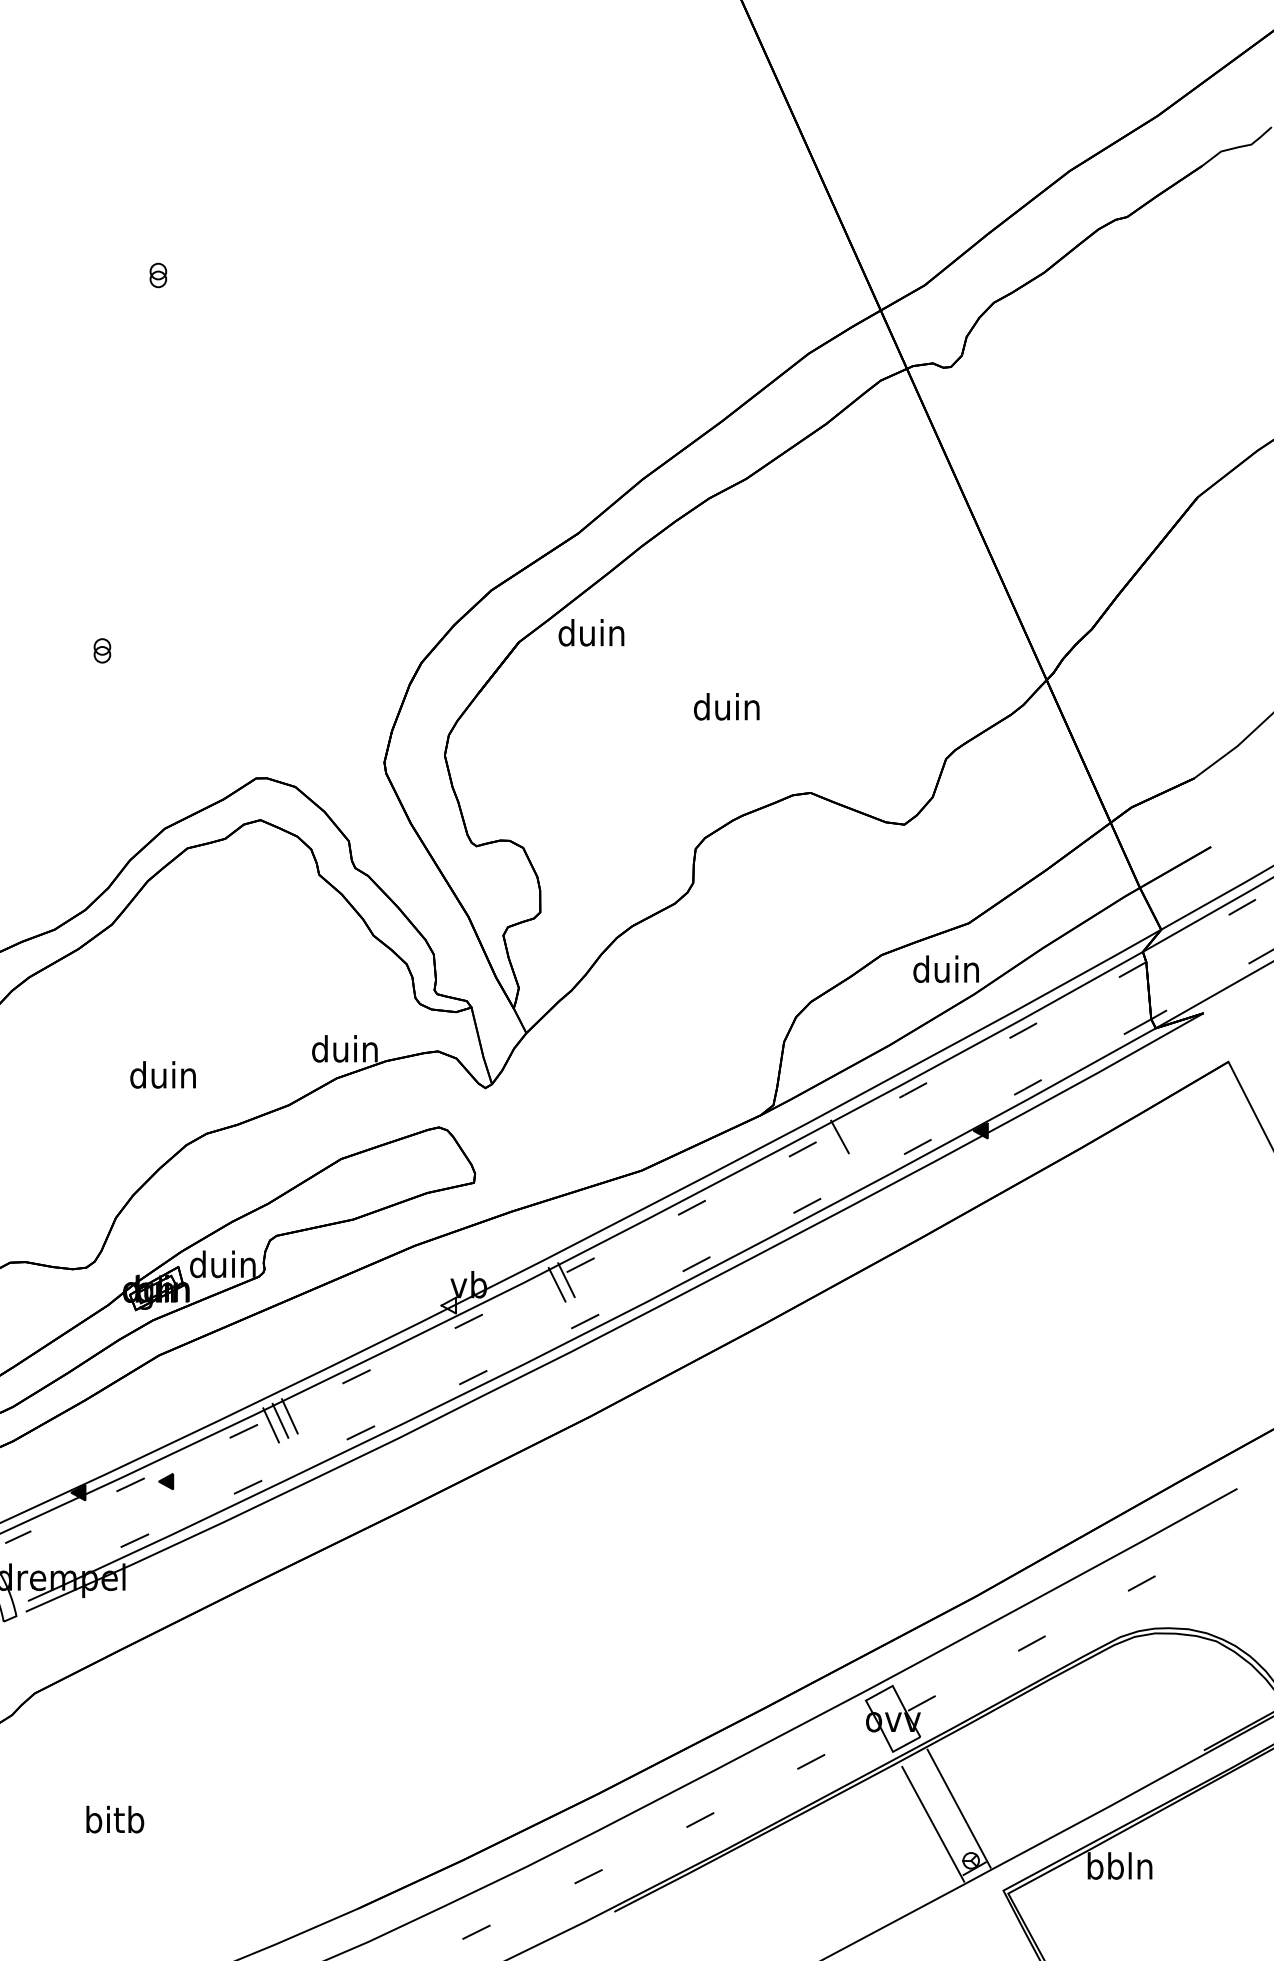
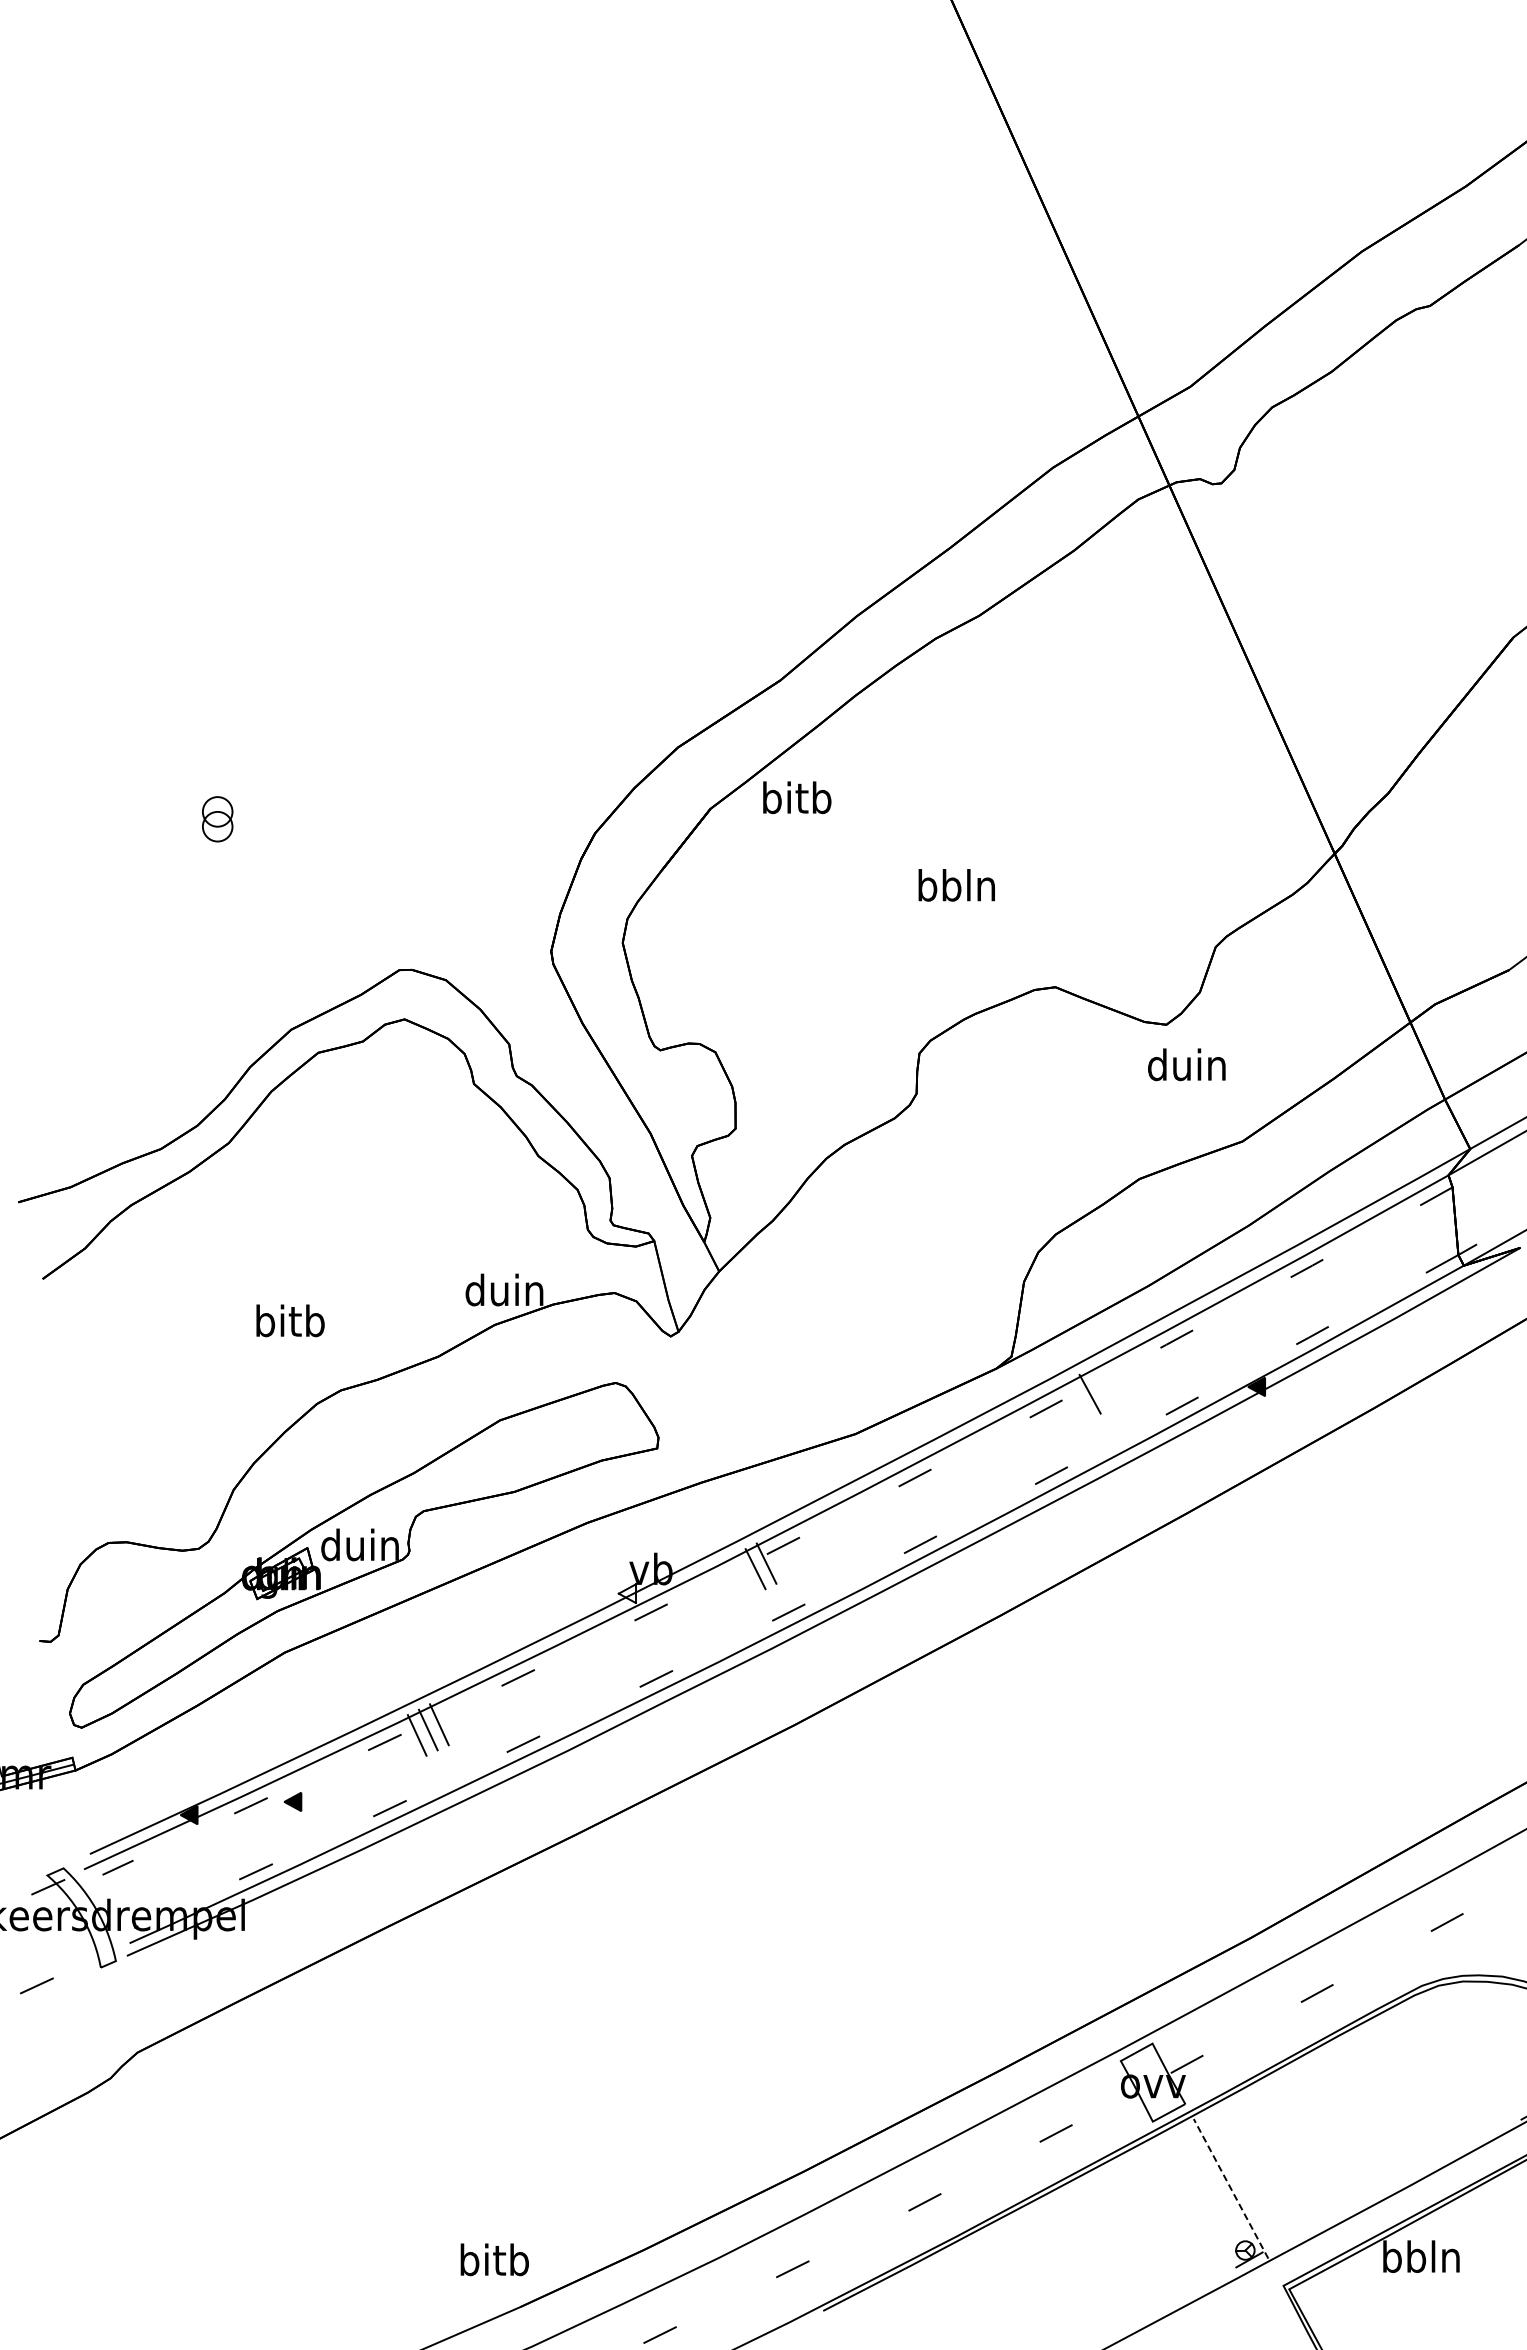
part: (158, 274) -> (283, 374), removed
text: (590, 632) -> (795, 797), duin -> bitb
part: (102, 650) -> (217, 818), size x1.6
text: (716, 706) -> (943, 885), duin -> bbln
text: (945, 968) -> (1186, 1064), moved
text: (163, 1074) -> (289, 1320), duin -> bitb
line: (958, 1808) -> (1230, 2188), solid -> dashed
text: (115, 1819) -> (494, 2259), moved
line: (933, 1824) -> (1200, 2207), removed

